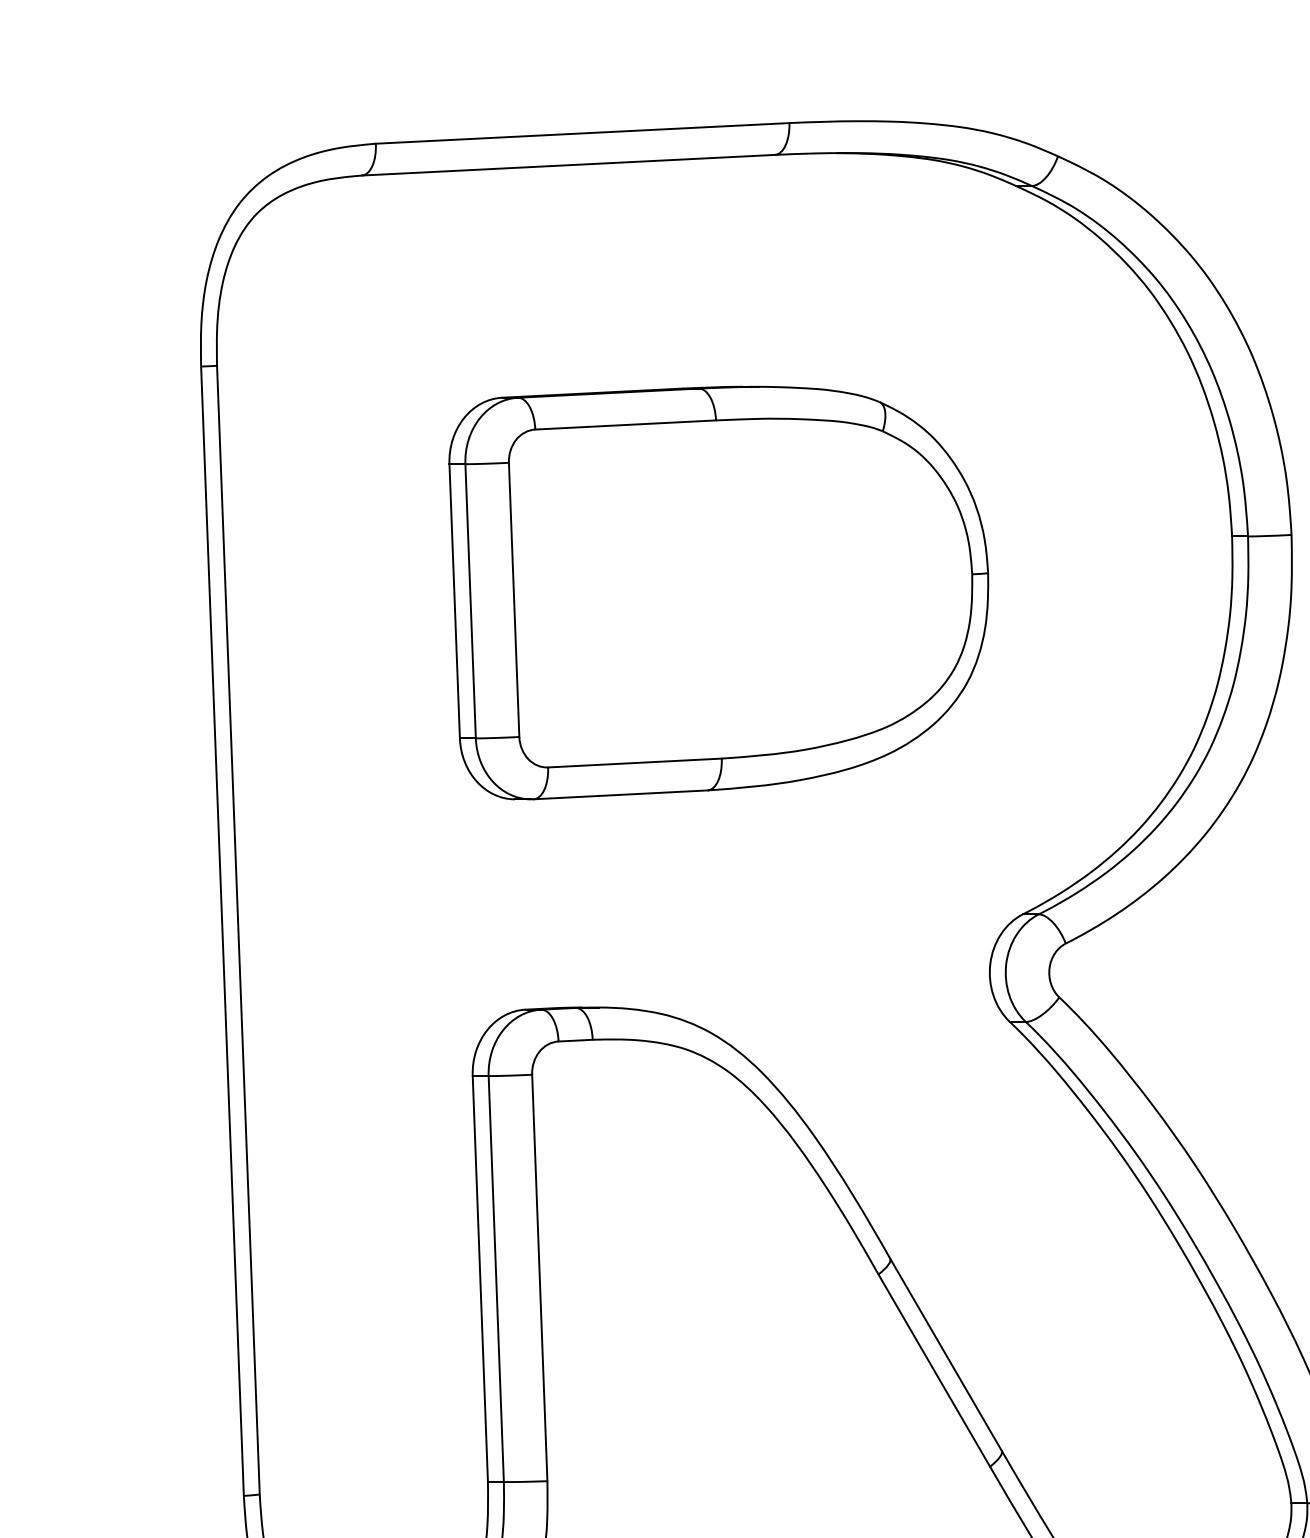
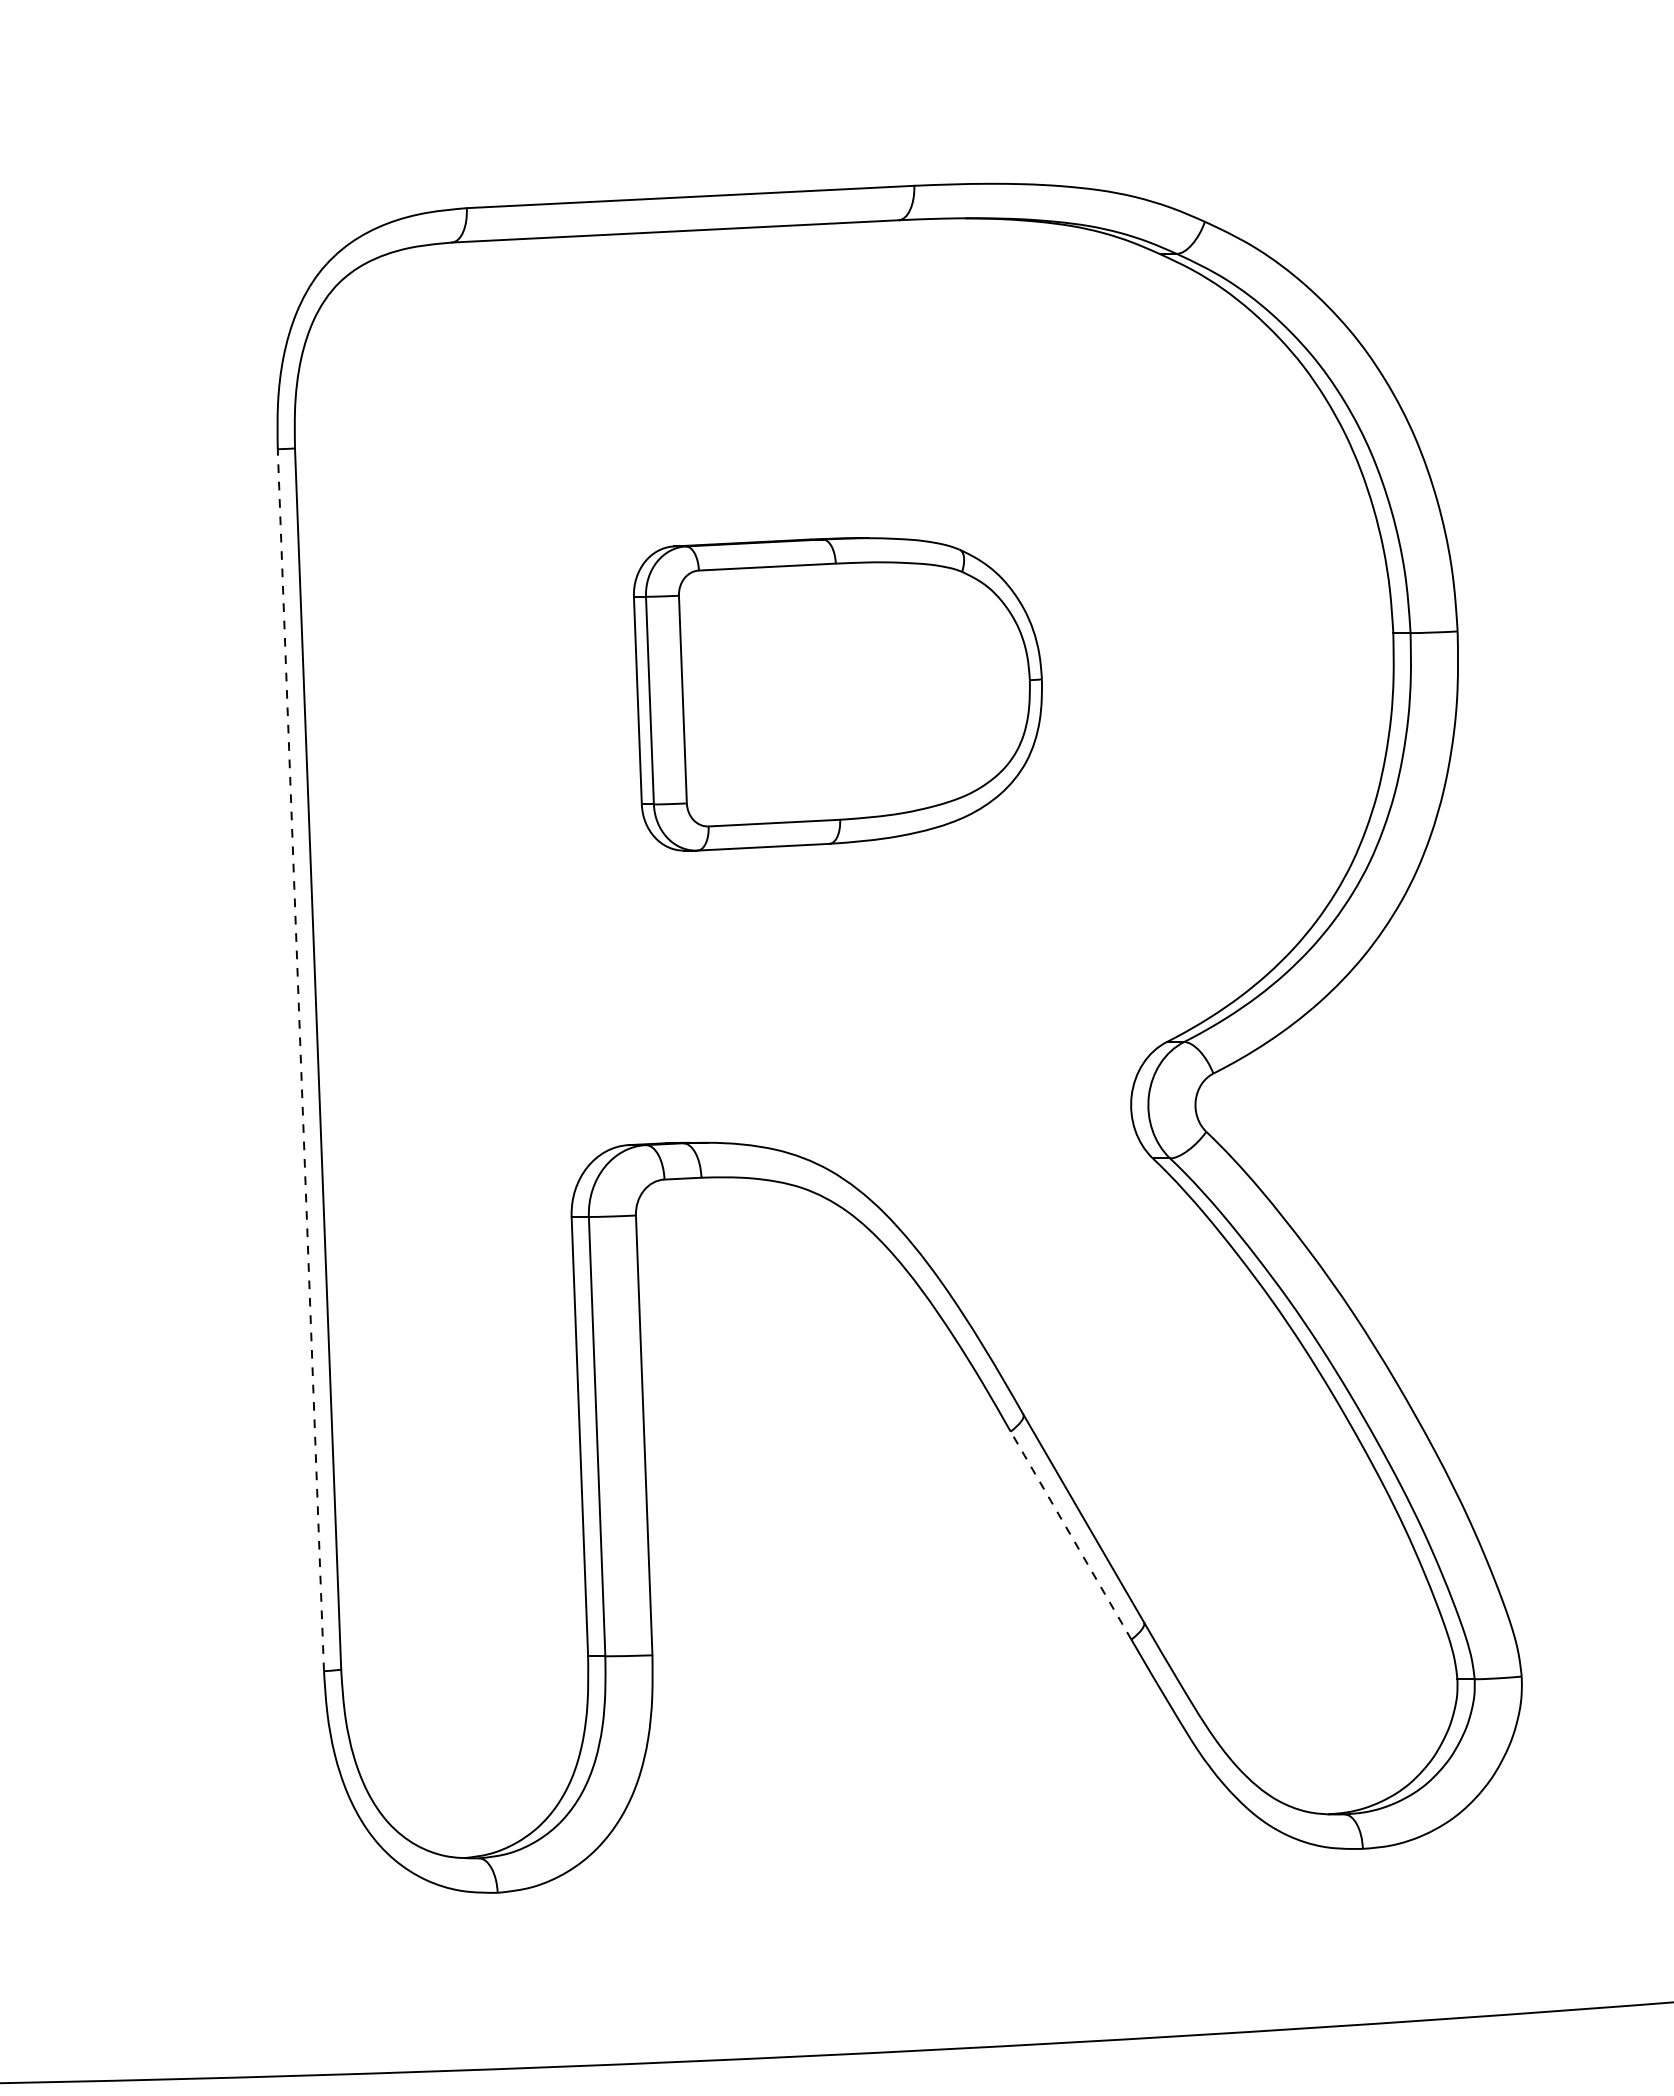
part: (718, 593) -> (837, 694), size x0.7
line: (222, 930) -> (300, 1059), solid -> dashed
line: (933, 1370) -> (1070, 1535), solid -> dashed

